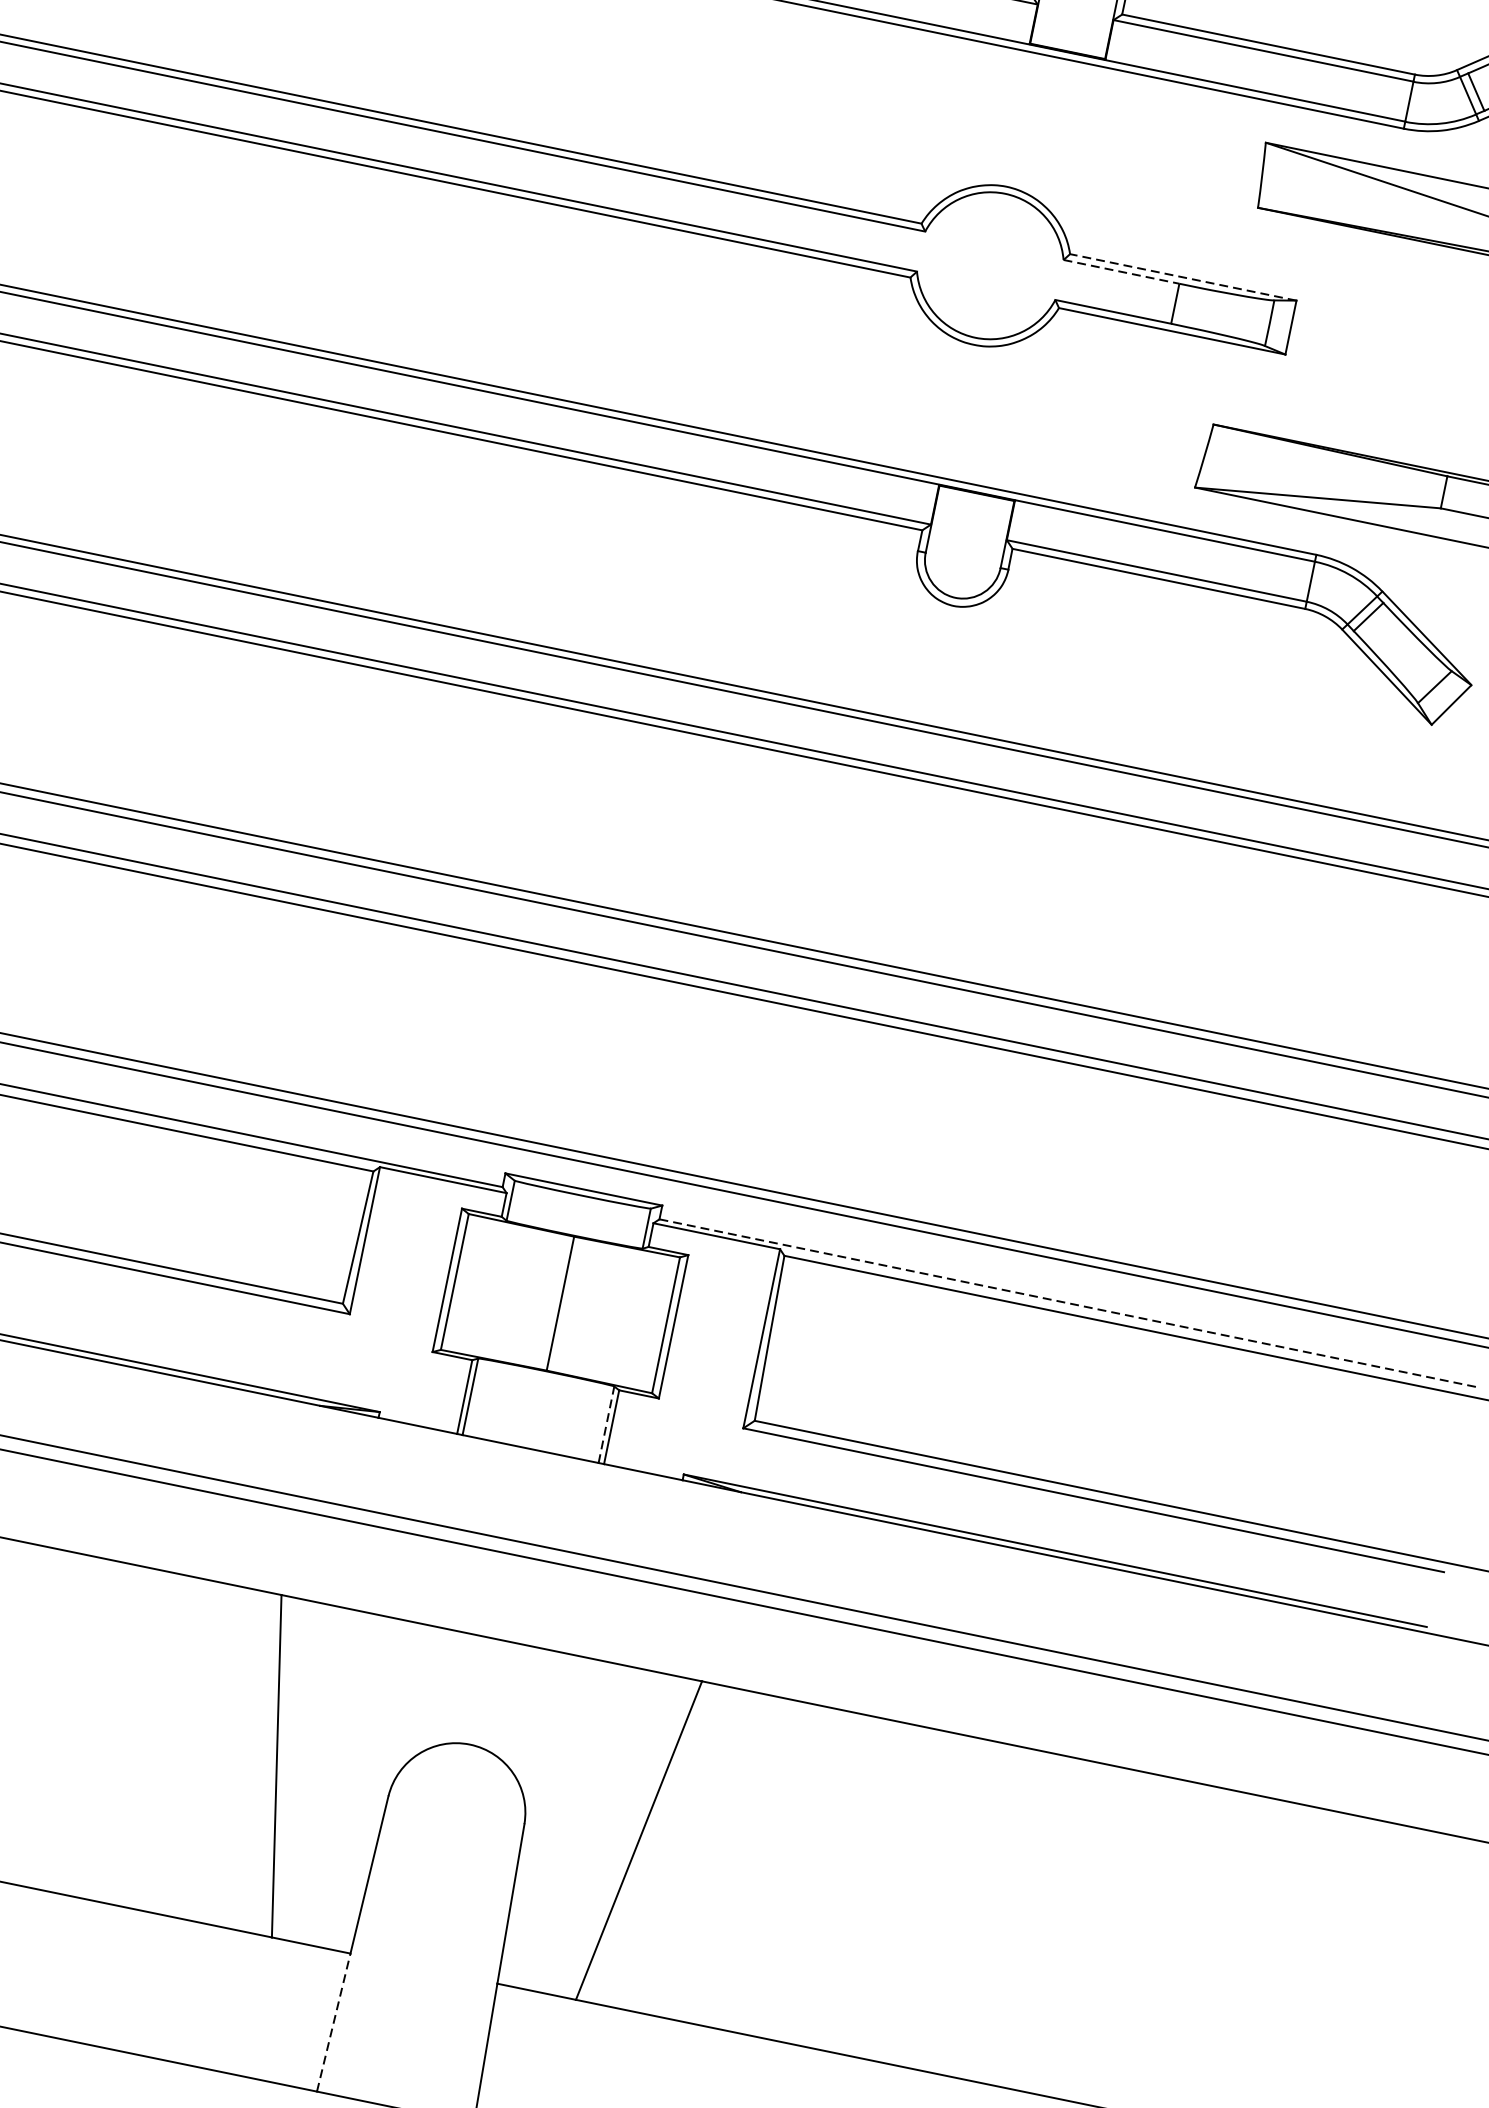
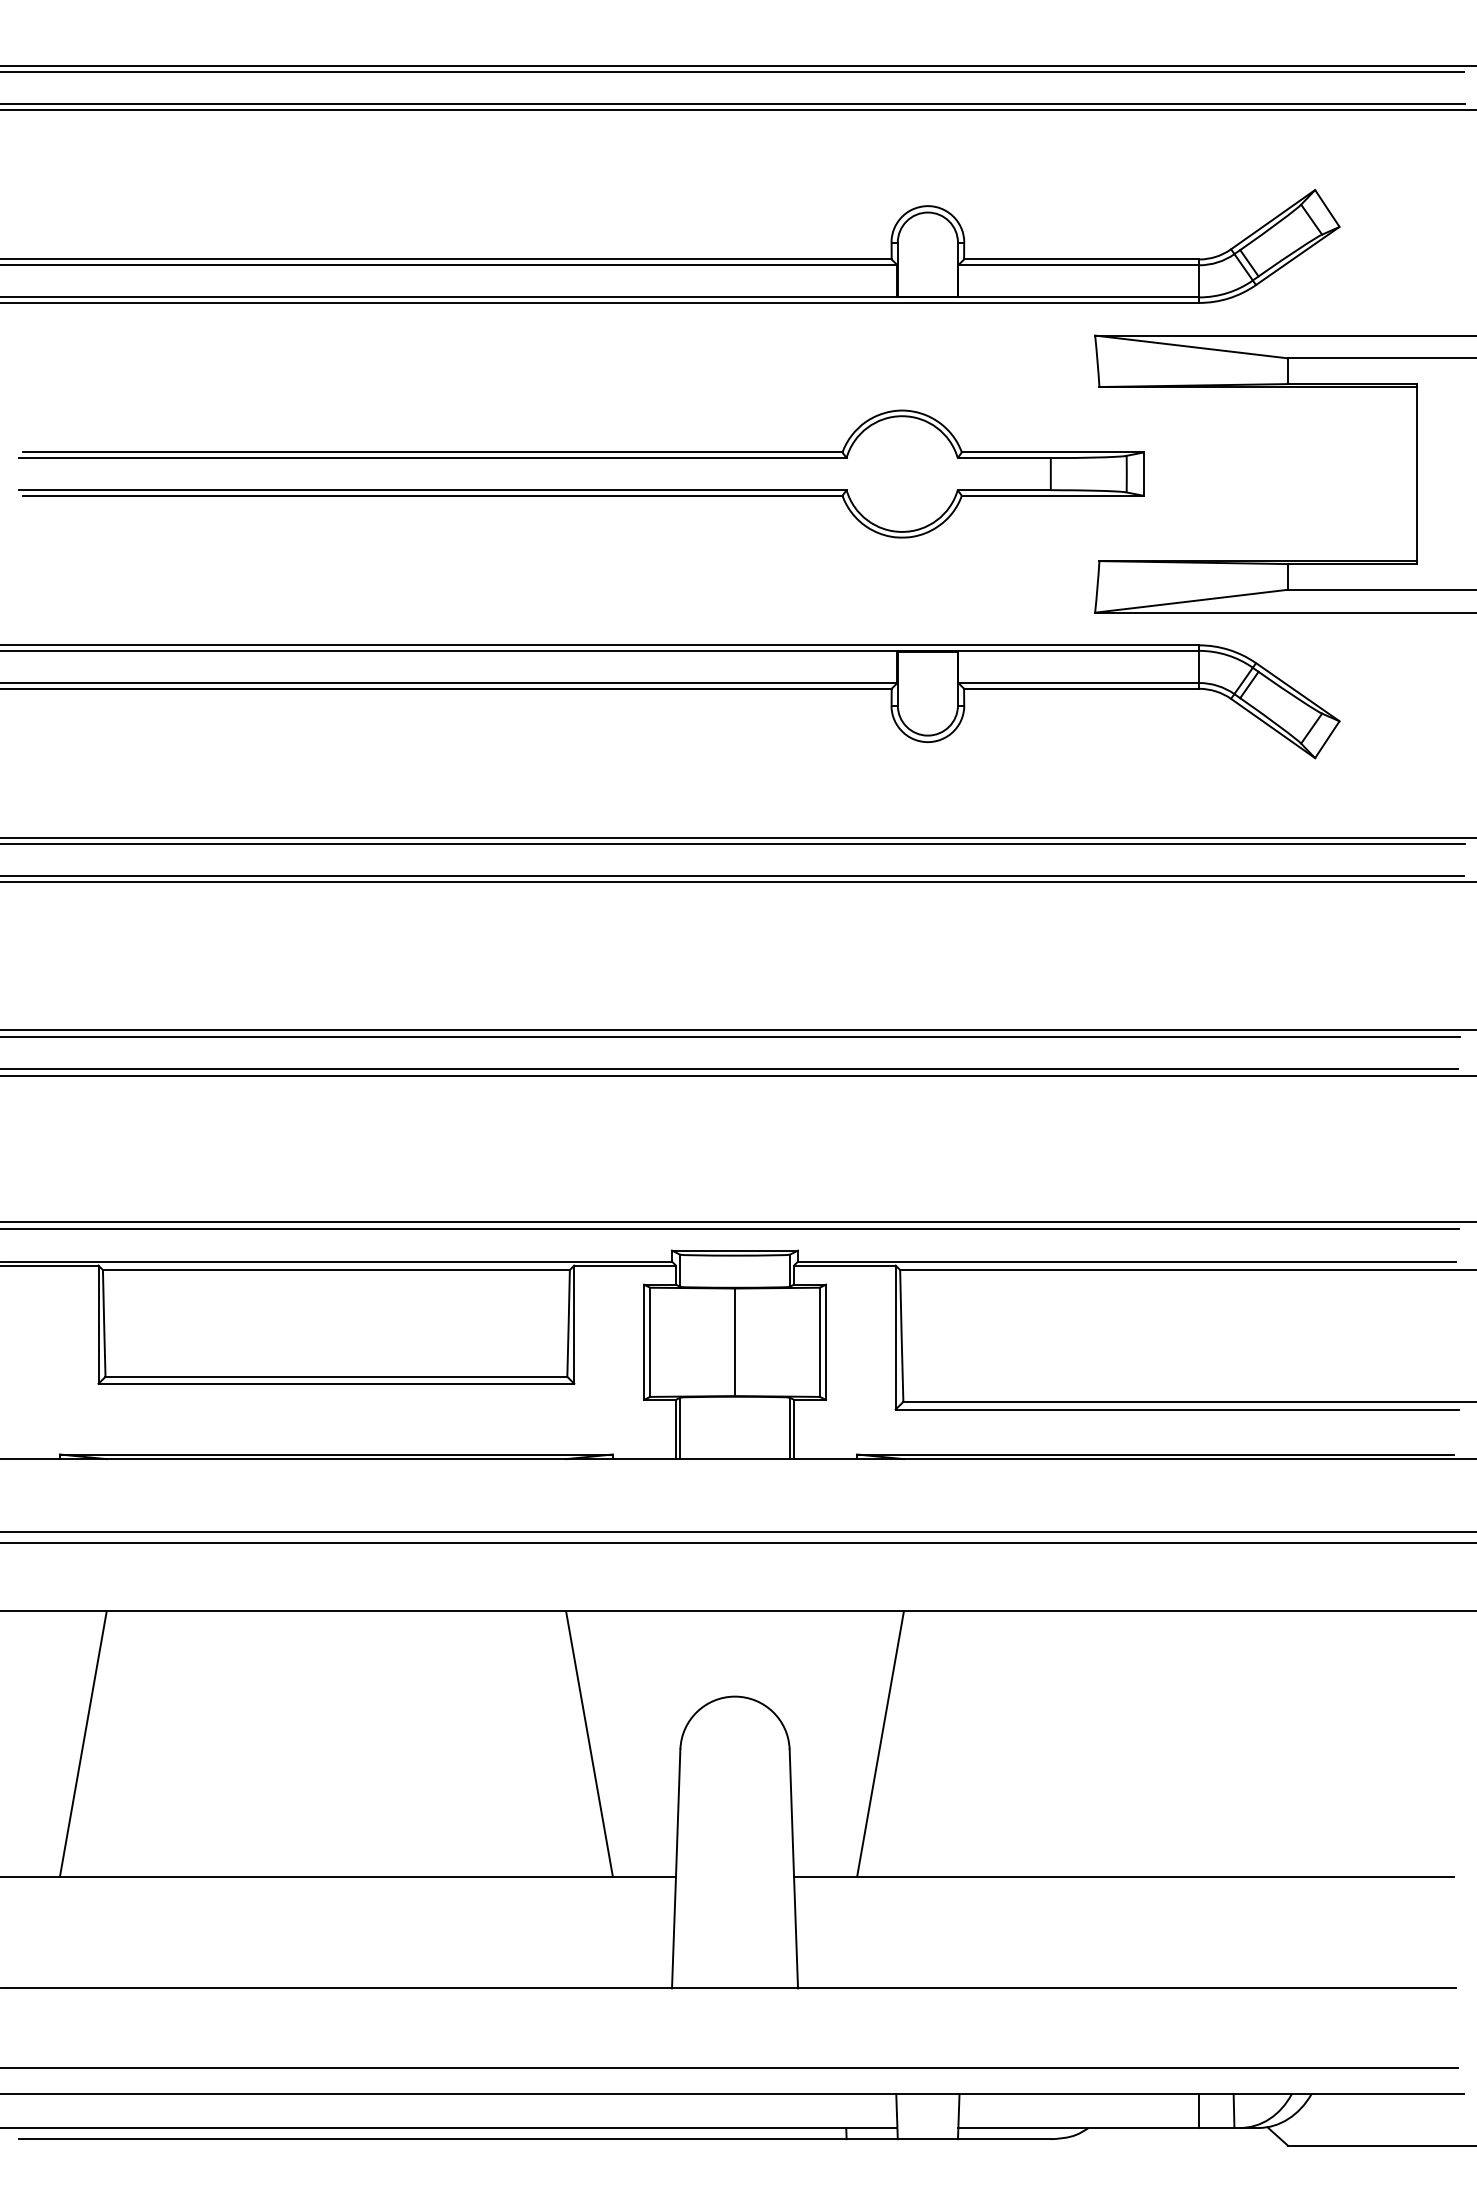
line: (1121, 272) -> (1004, 458), dashed -> solid
line: (1182, 277) -> (1052, 452), dashed -> solid
line: (1069, 1303) -> (1127, 1261), dashed -> solid
line: (606, 1424) -> (789, 1428), dashed -> solid
line: (334, 2022) -> (674, 1932), dashed -> solid

